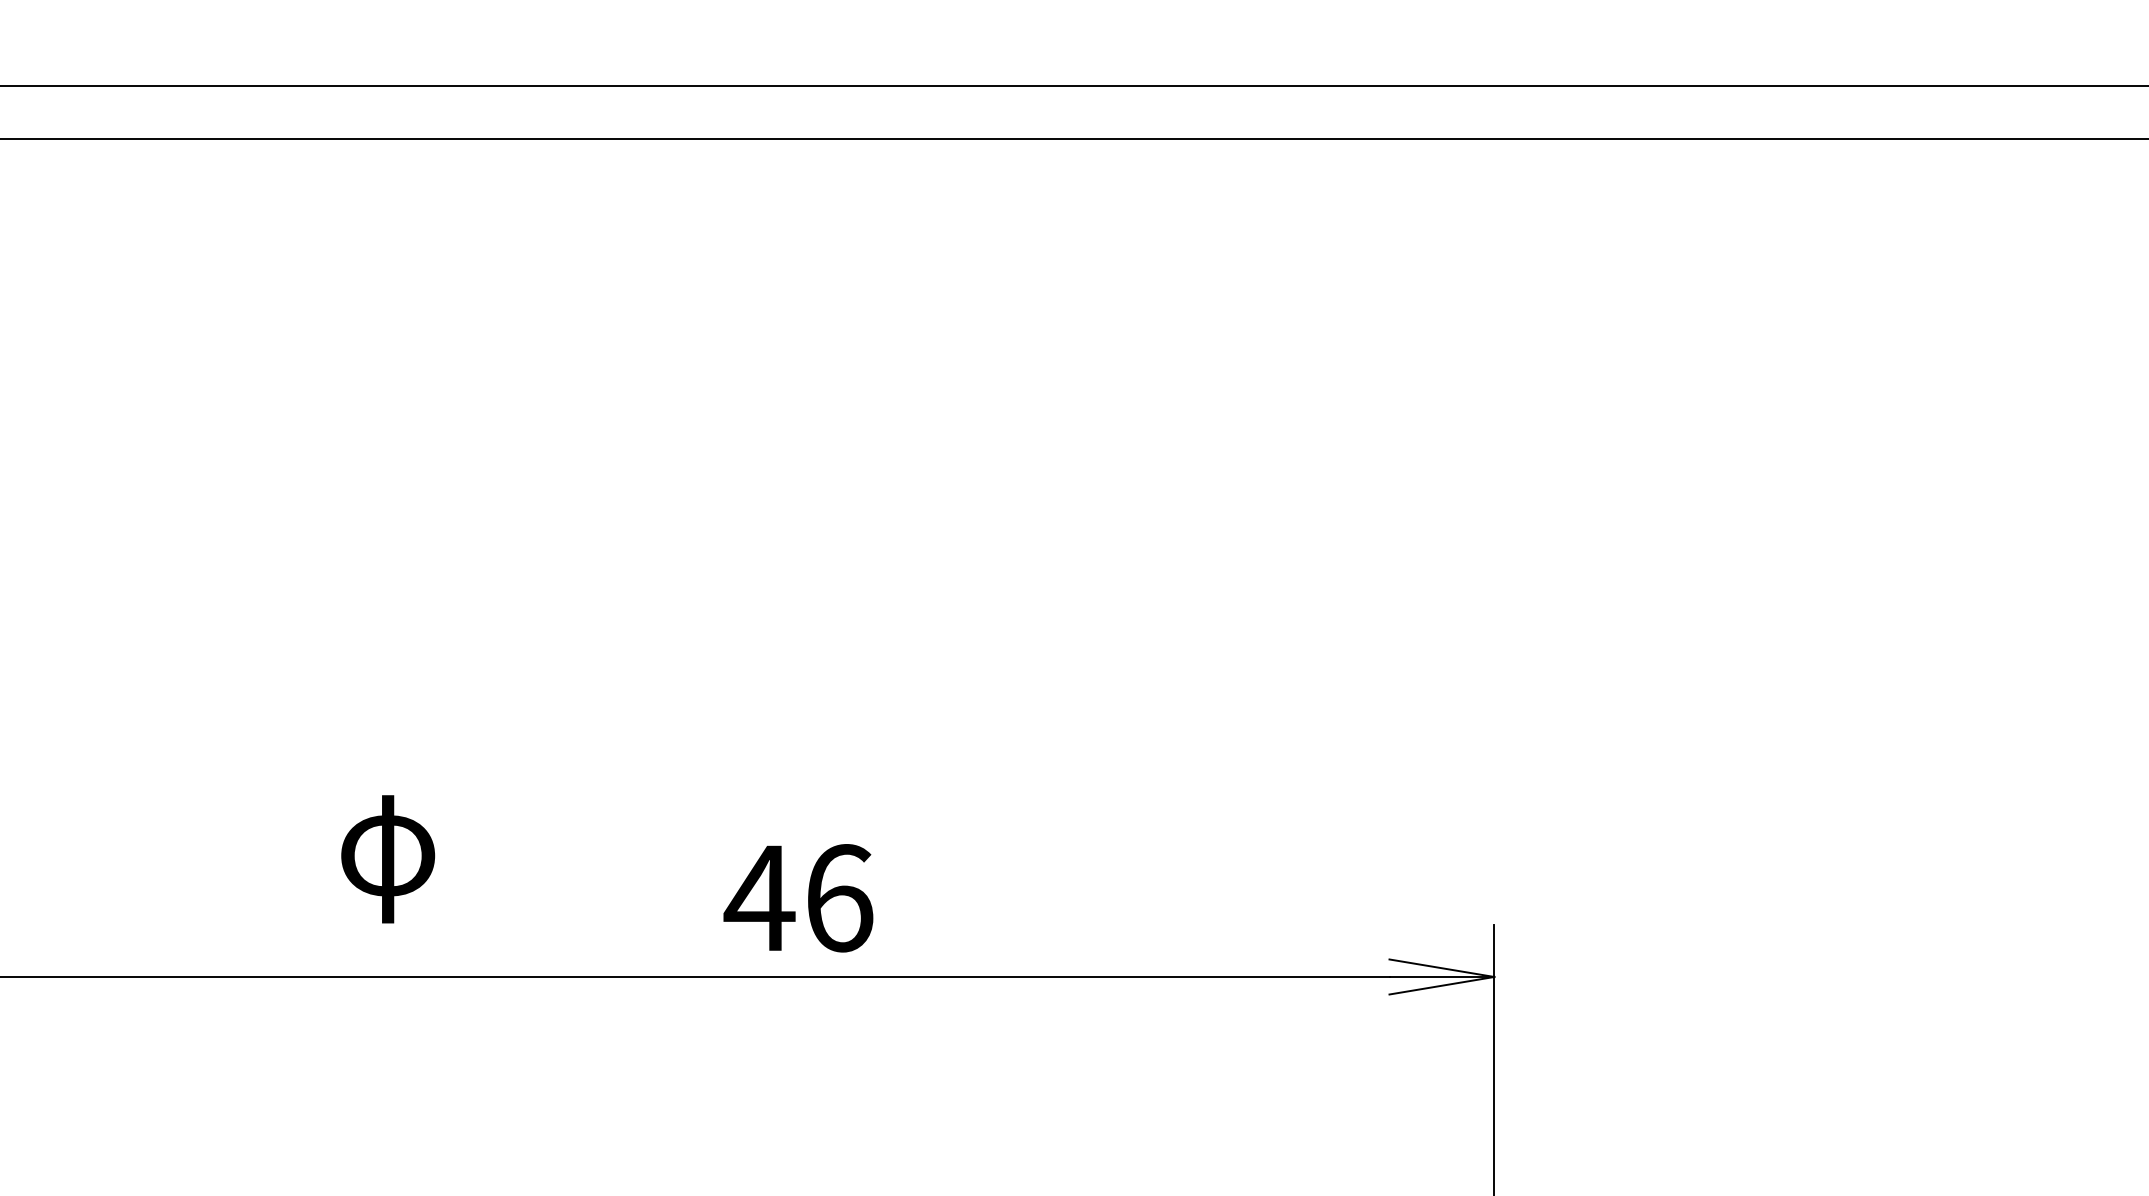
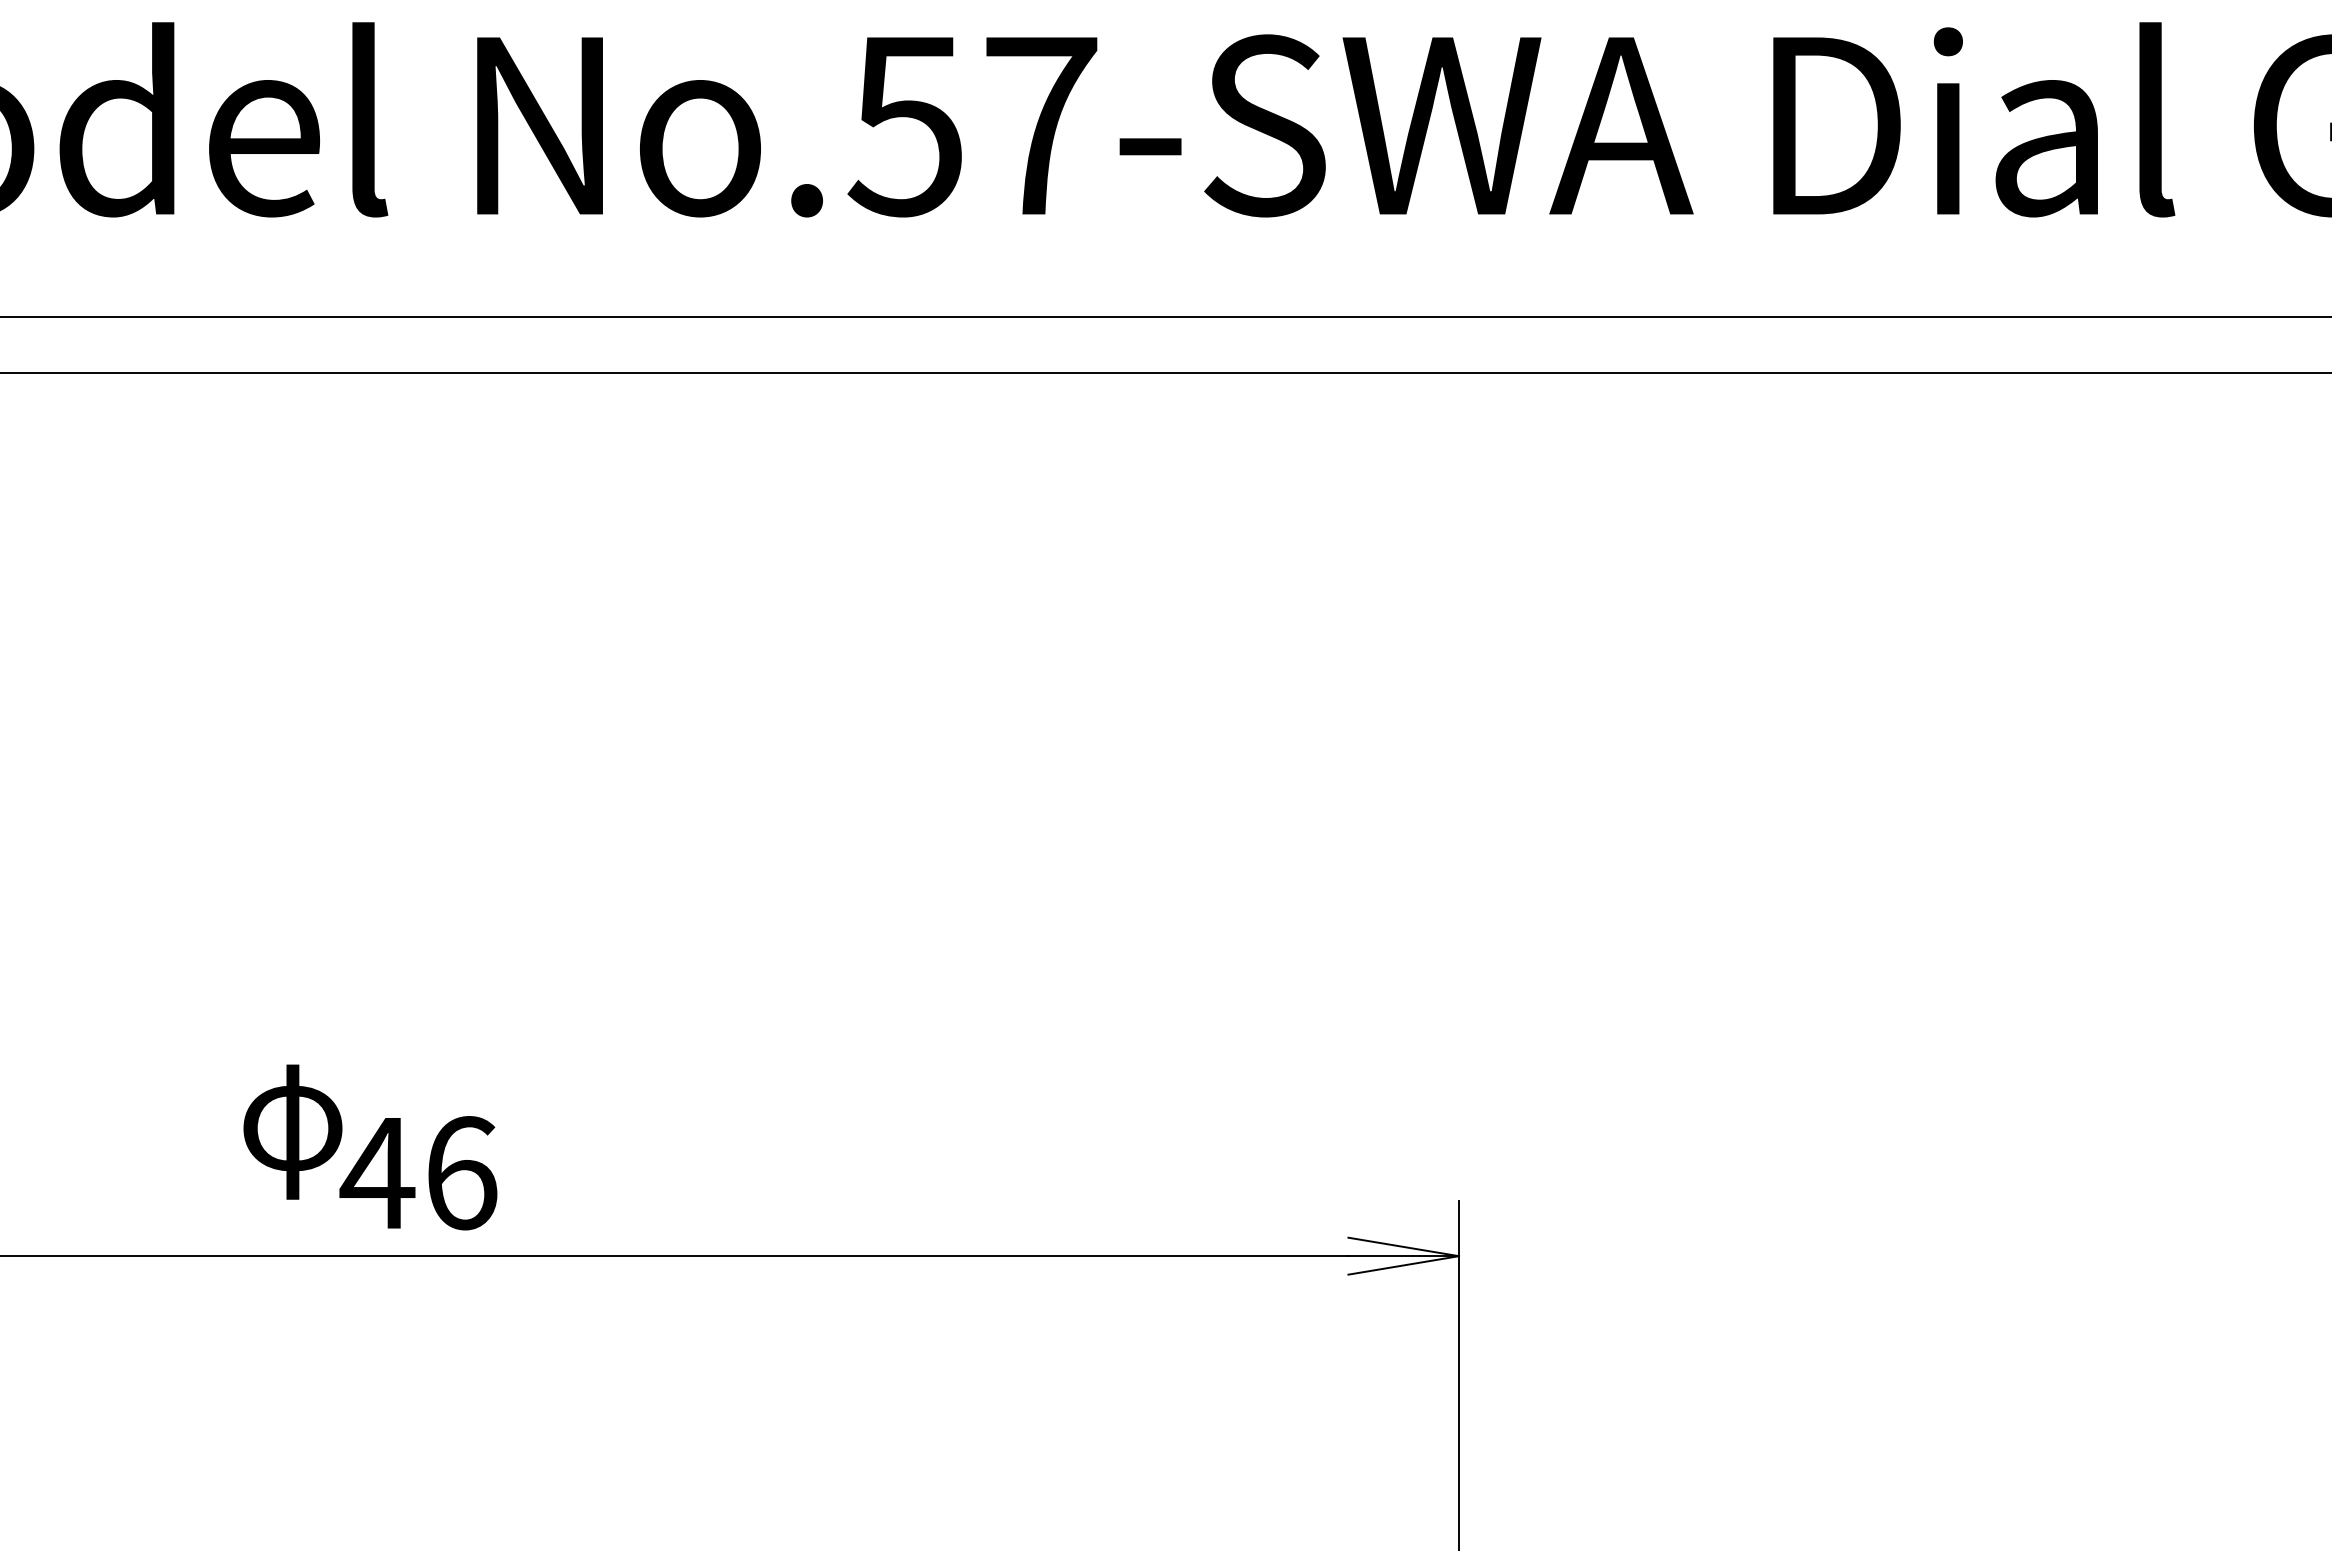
text: (798, 898) -> (418, 1173), moved

